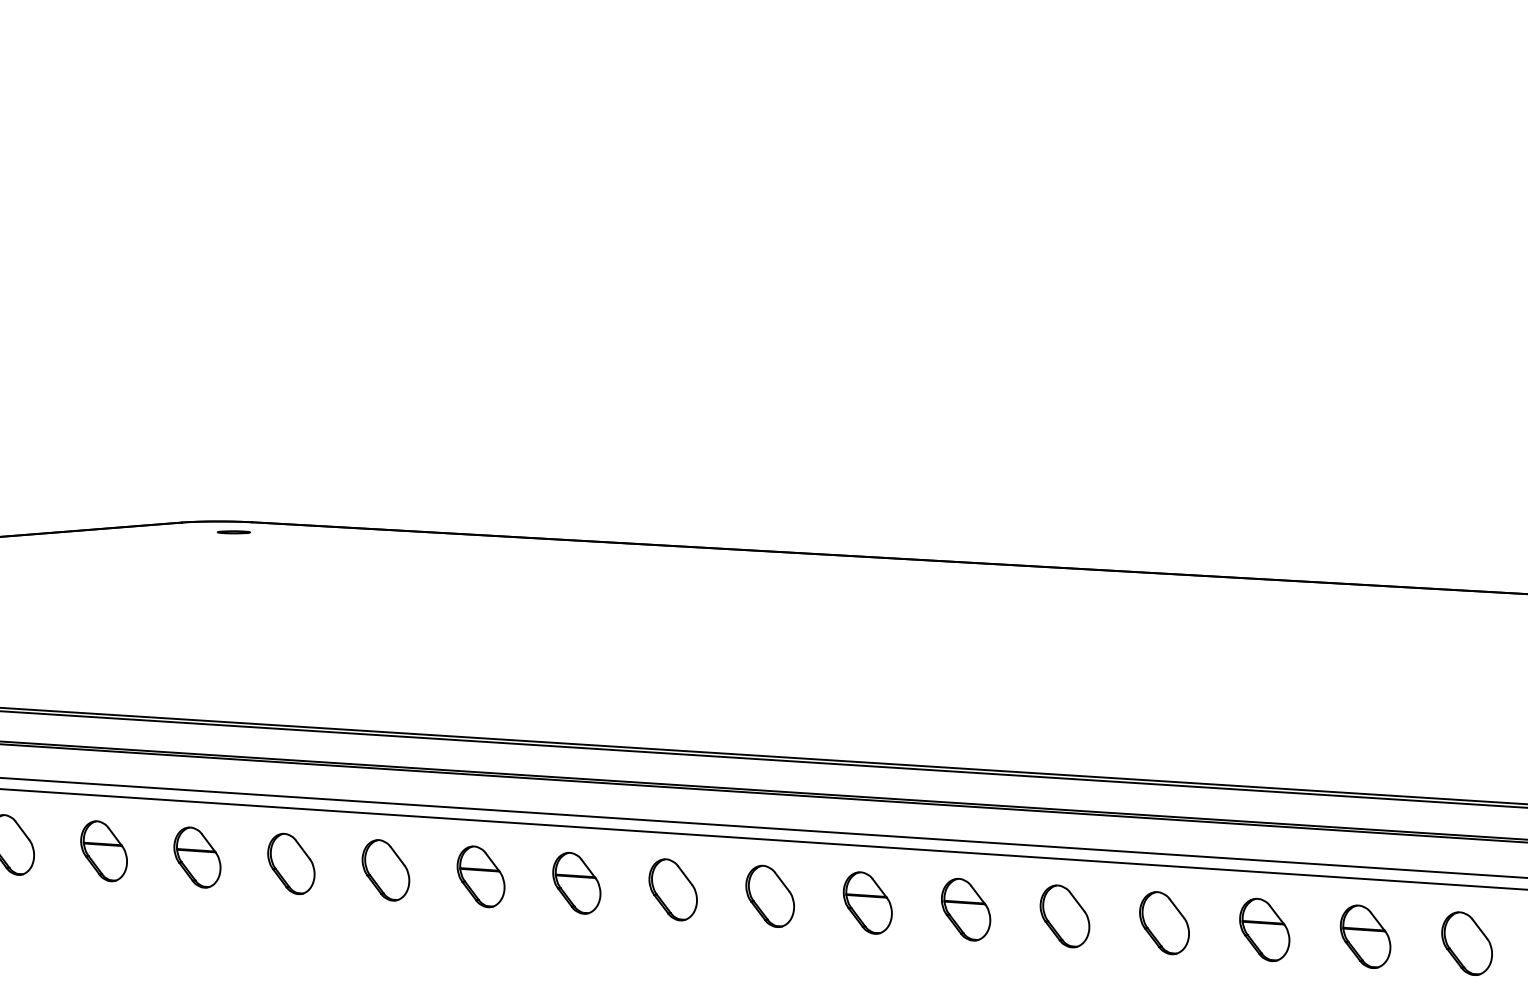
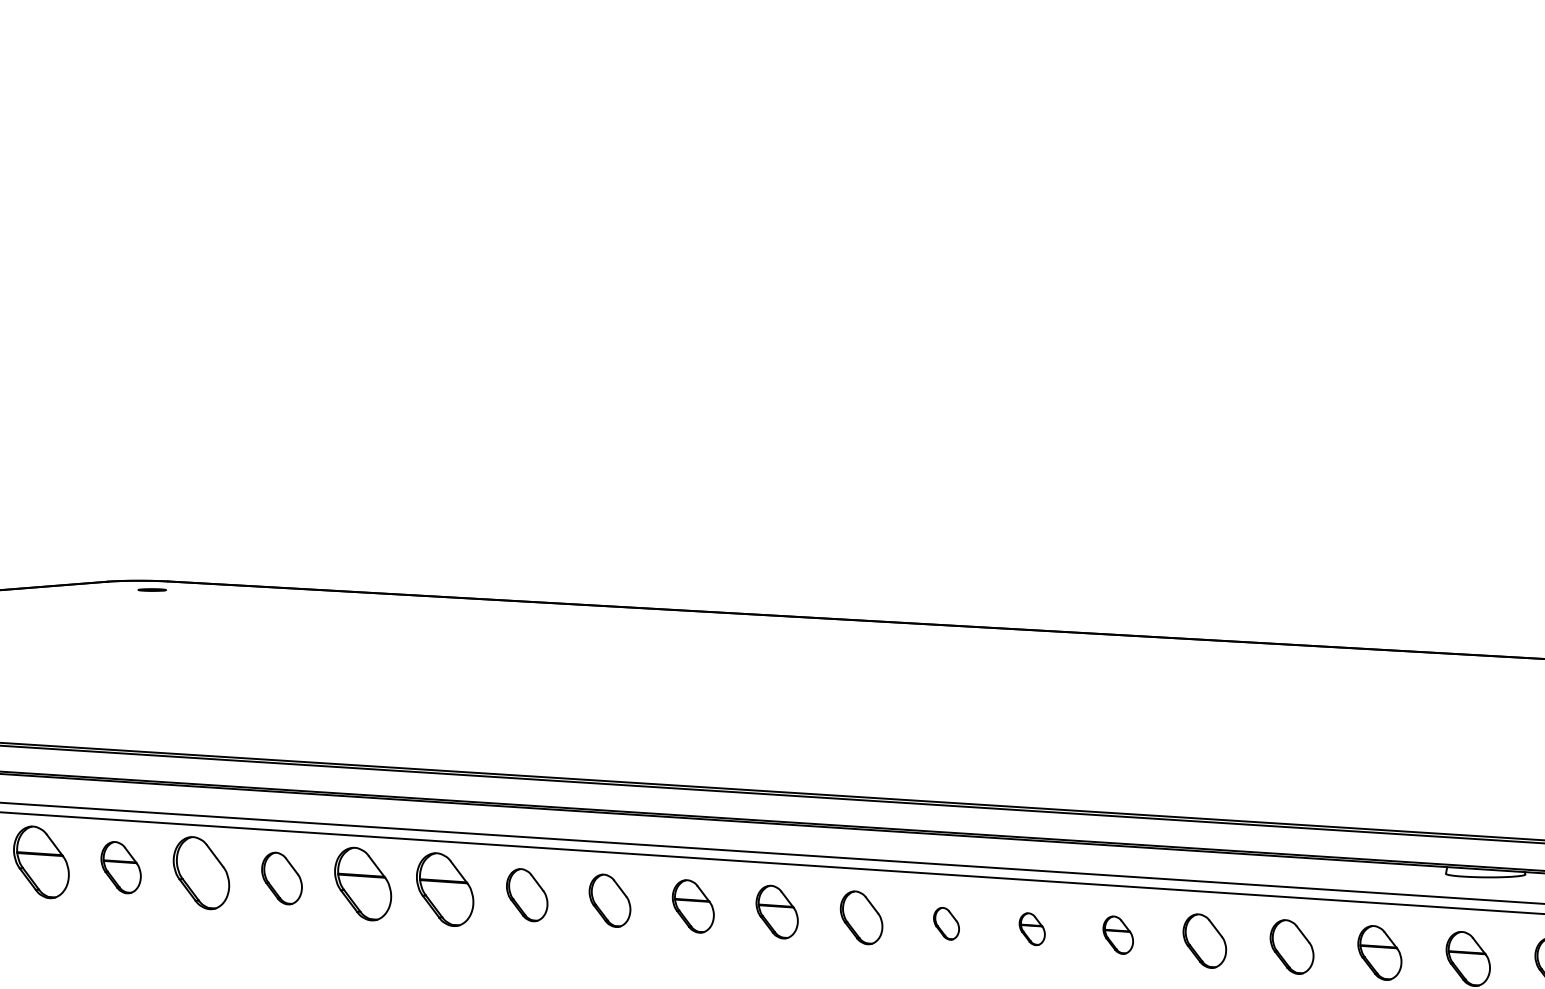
part: (104, 850) -> (41, 861), size x1.4
part: (290, 863) -> (200, 872), size x1.4
part: (481, 876) -> (363, 883), size x1.4
part: (576, 883) -> (444, 889), size x1.4
part: (1164, 923) -> (946, 923), size x0.6
part: (1265, 928) -> (1032, 928), size x0.6
part: (1365, 935) -> (1118, 934), size x0.7

